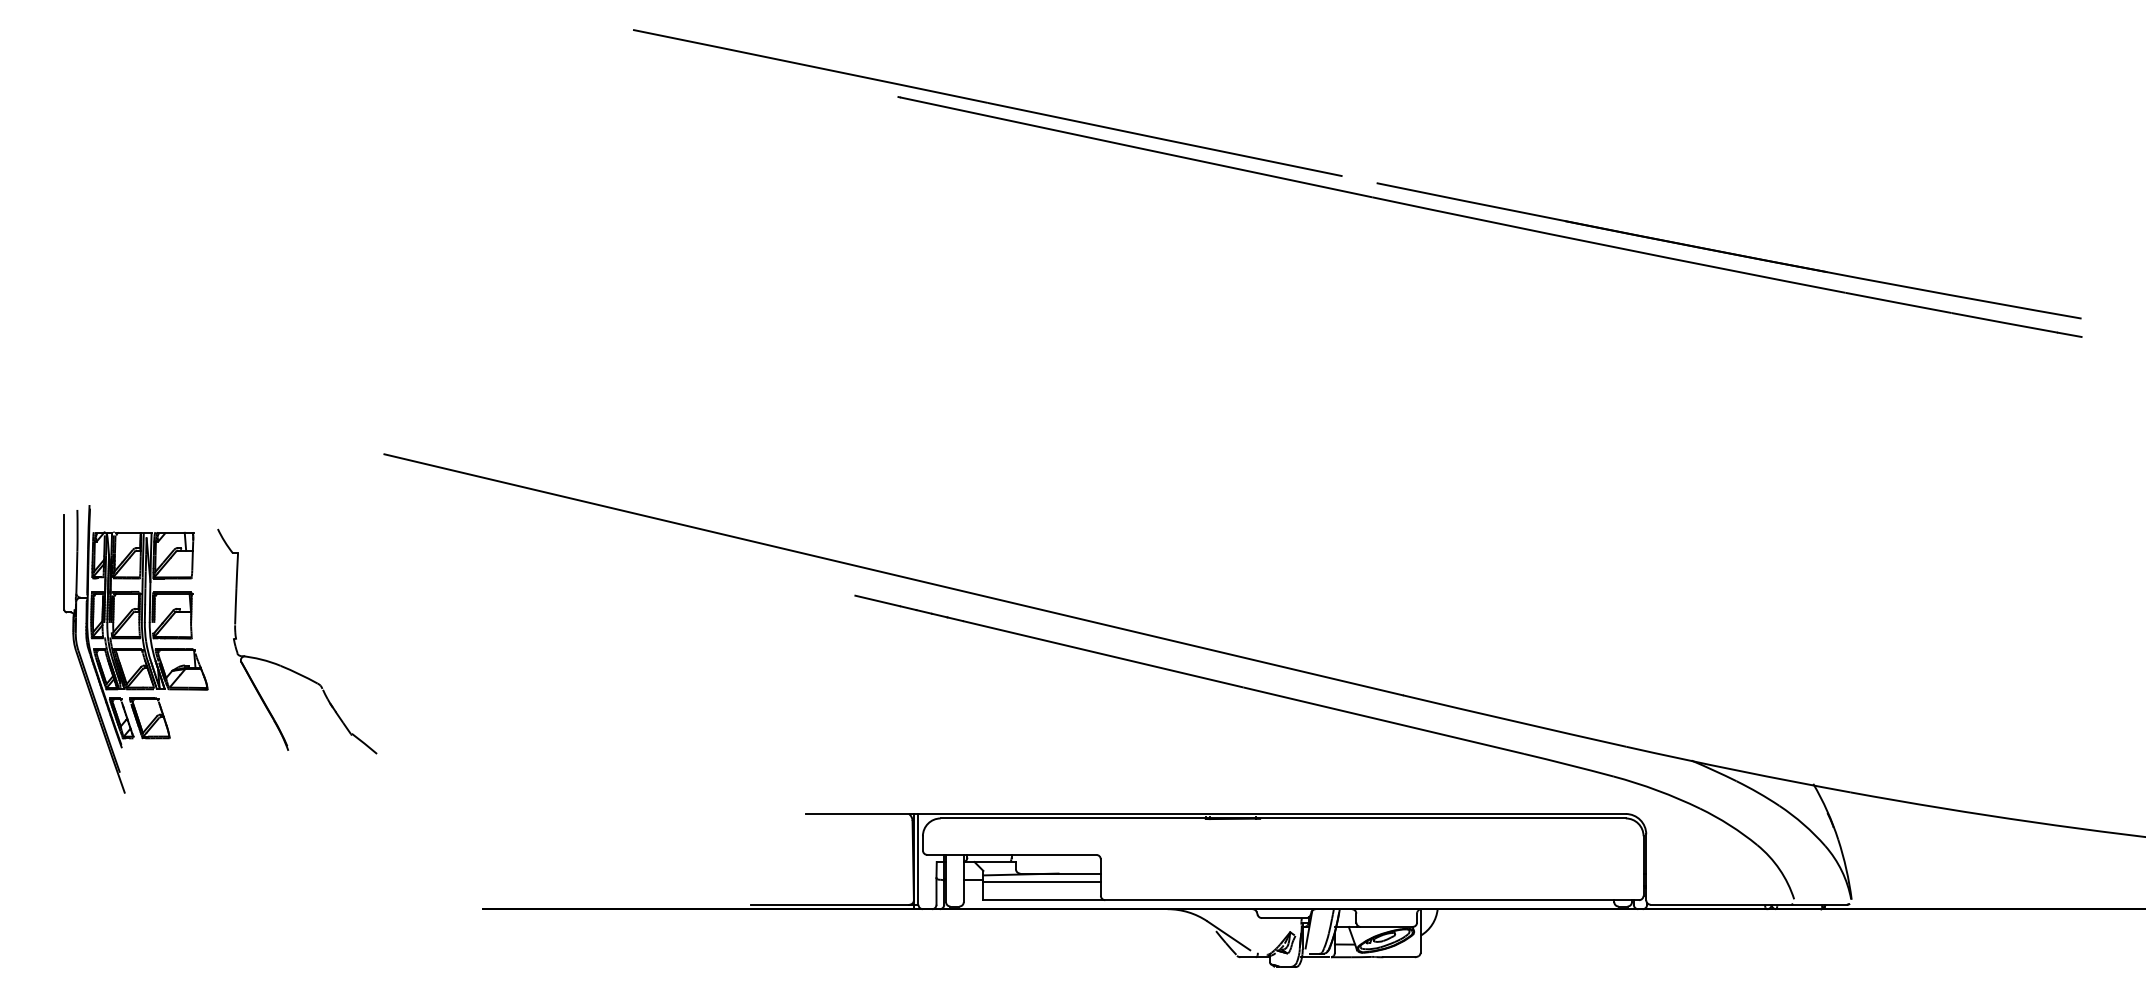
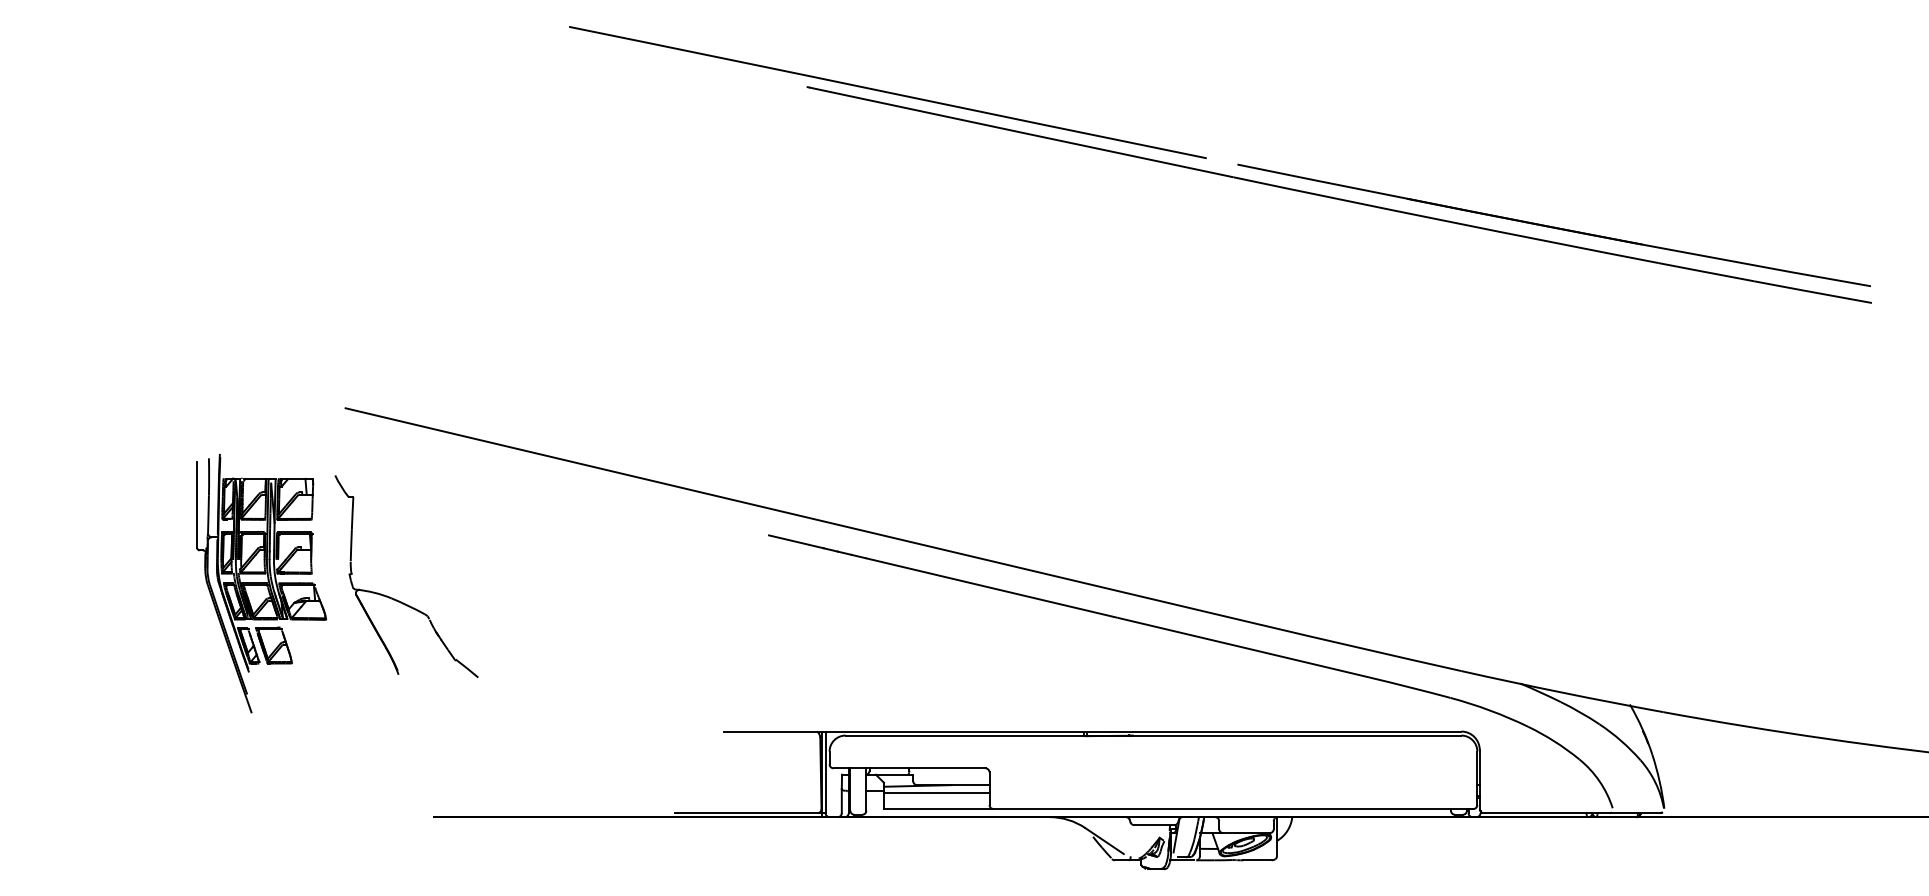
part: (234, 647) -> (350, 581), moved

